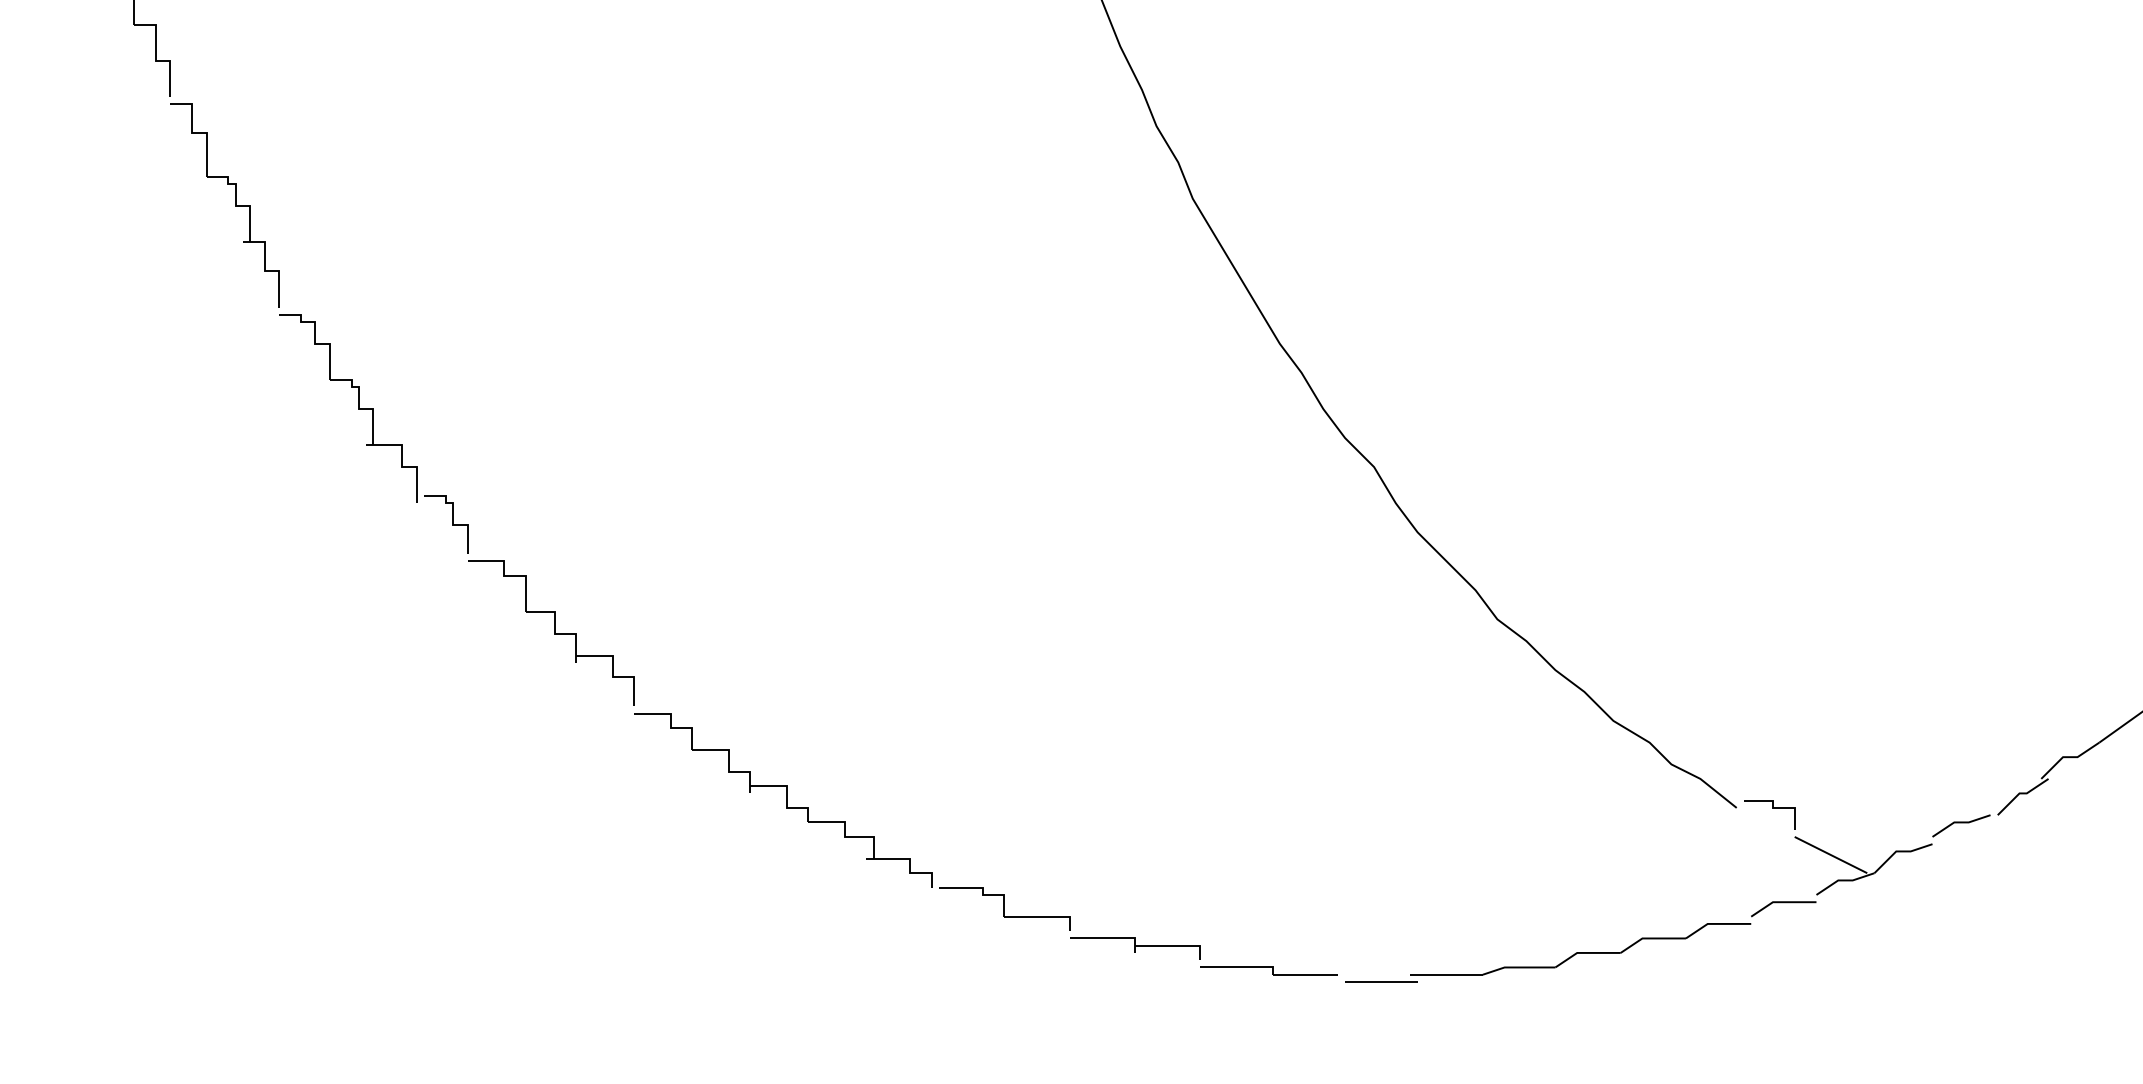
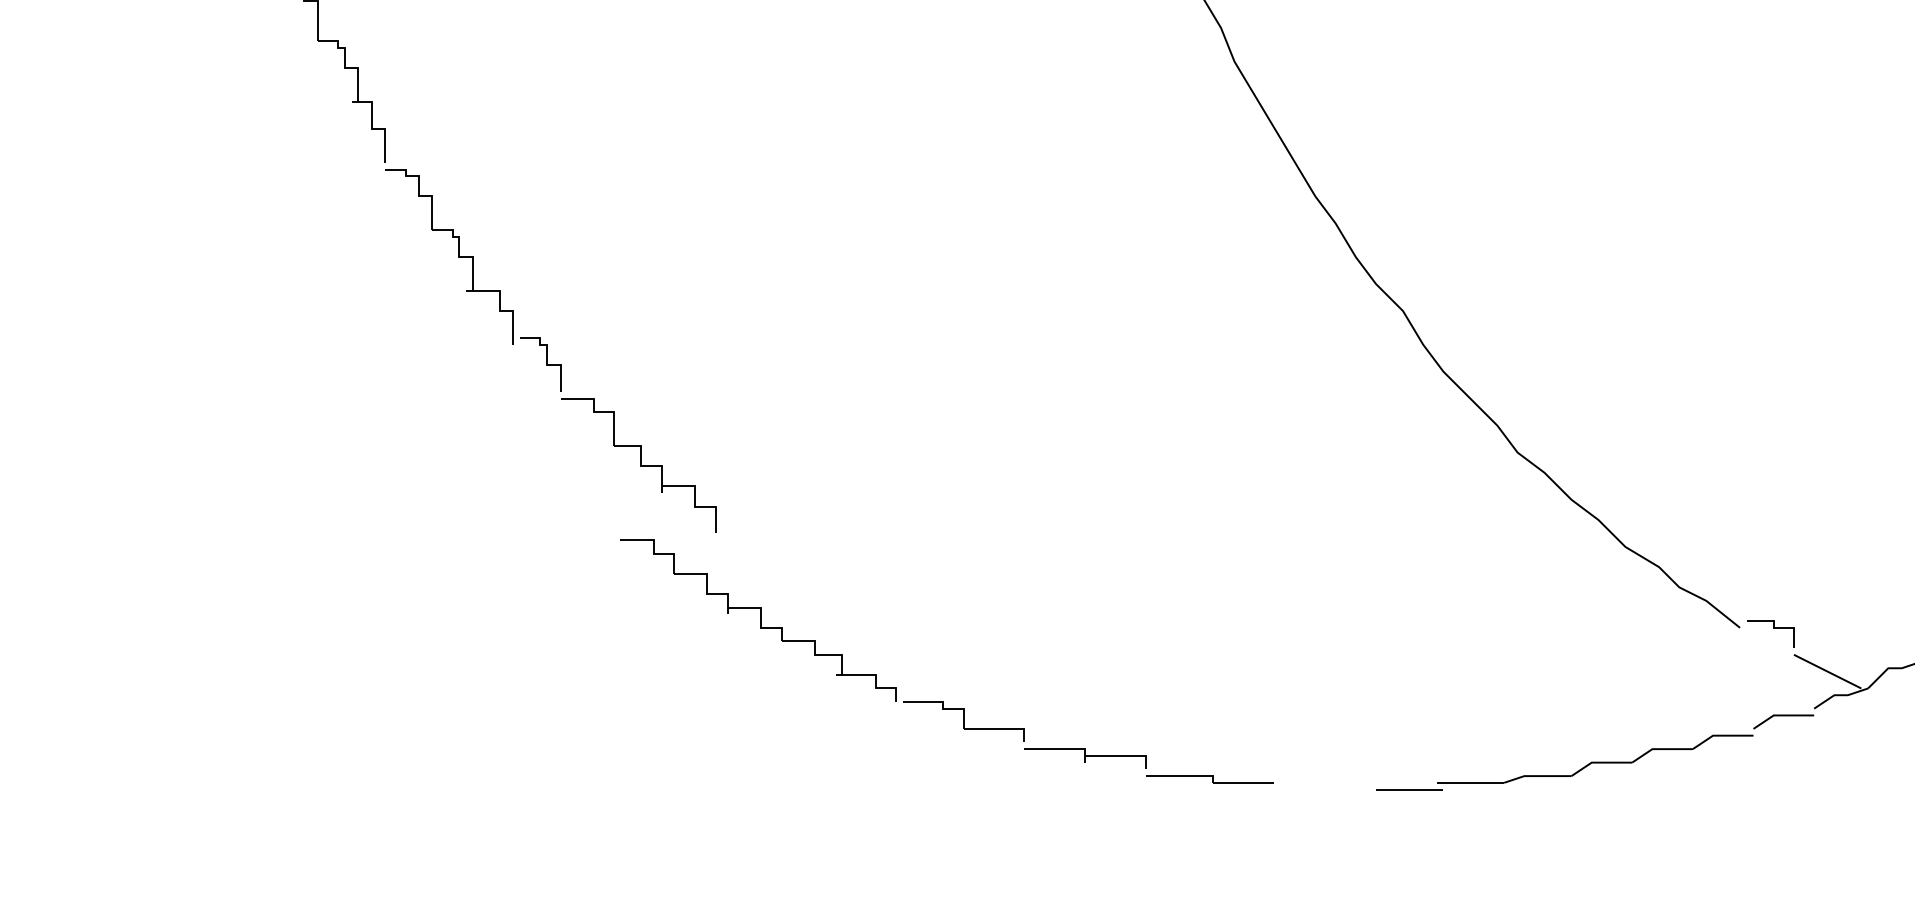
part: (983, 887) -> (944, 701), moved

